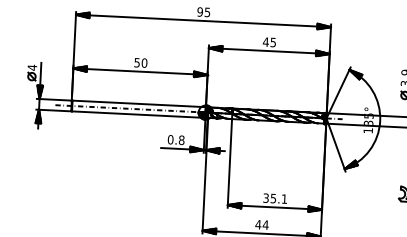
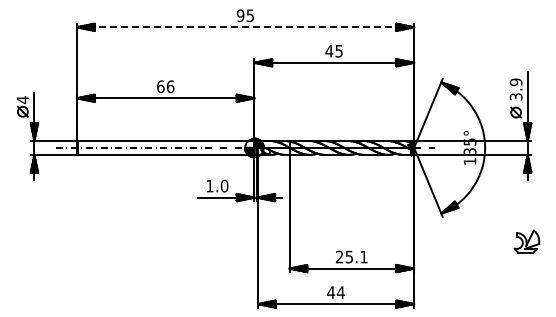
line: (203, 21) -> (245, 27), solid -> dashed
text: (140, 62) -> (165, 86), 50 -> 66
text: (176, 139) -> (217, 185), 0.8 -> 1.0
text: (266, 198) -> (339, 257), 35.1 -> 25.1

